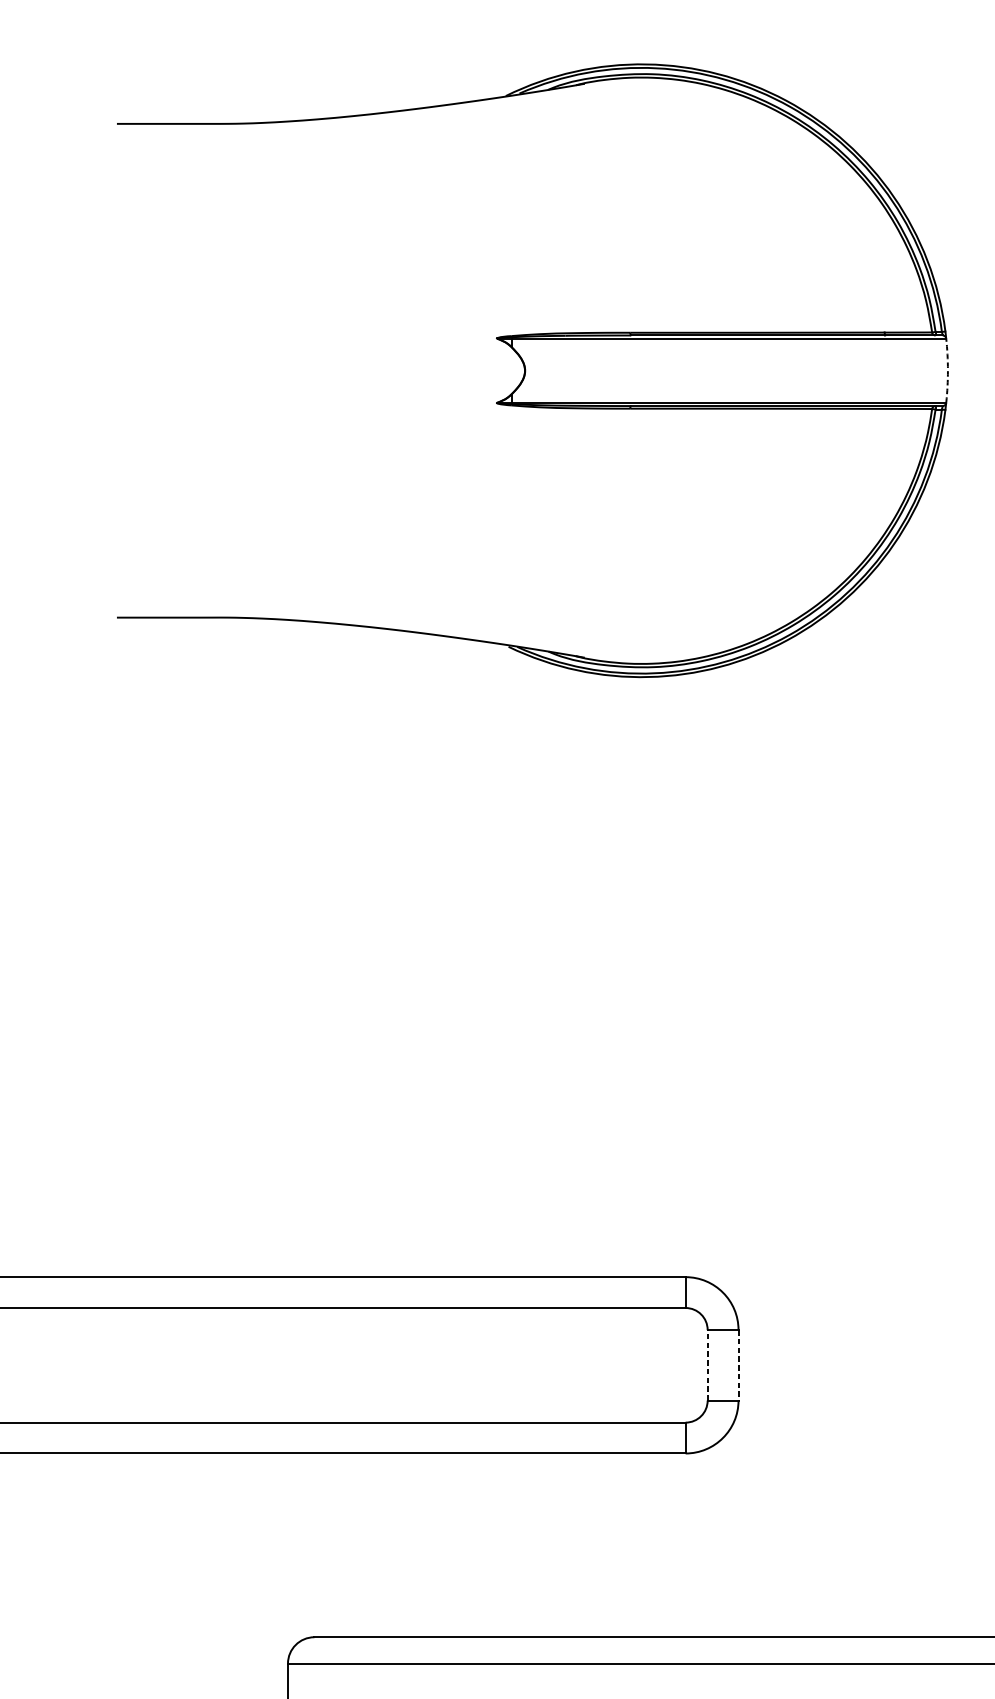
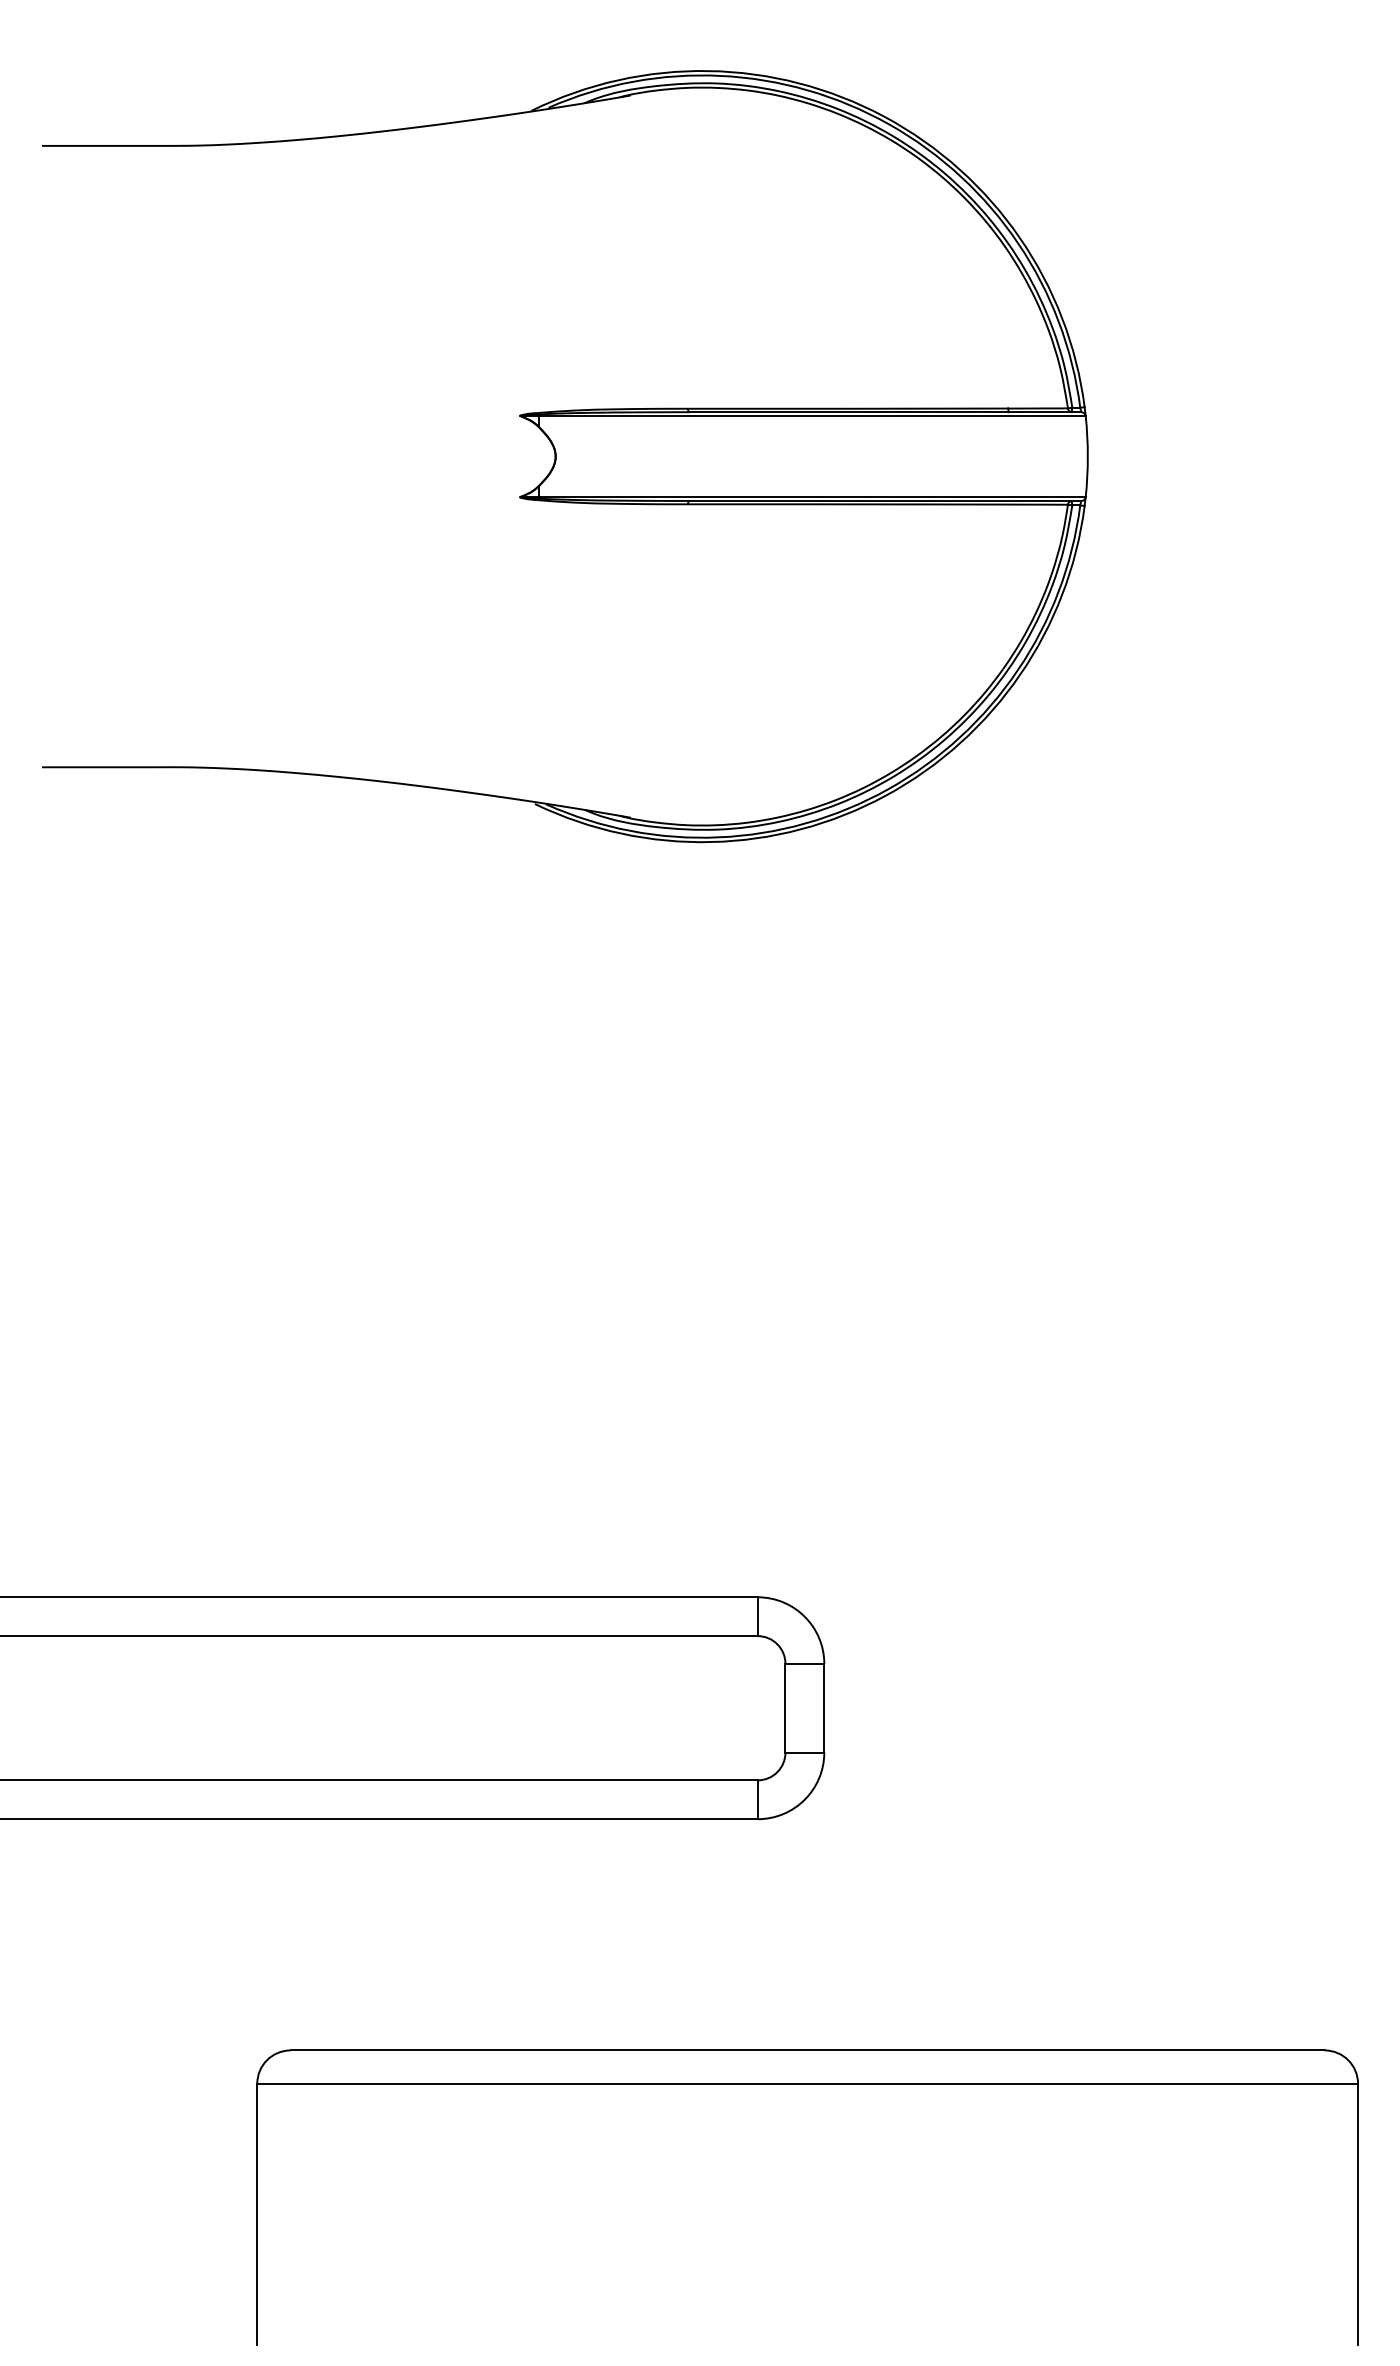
arc: (947, 370) -> (1087, 456), dashed -> solid
line: (707, 1364) -> (785, 1707), dashed -> solid
line: (738, 1365) -> (824, 1708), dashed -> solid

